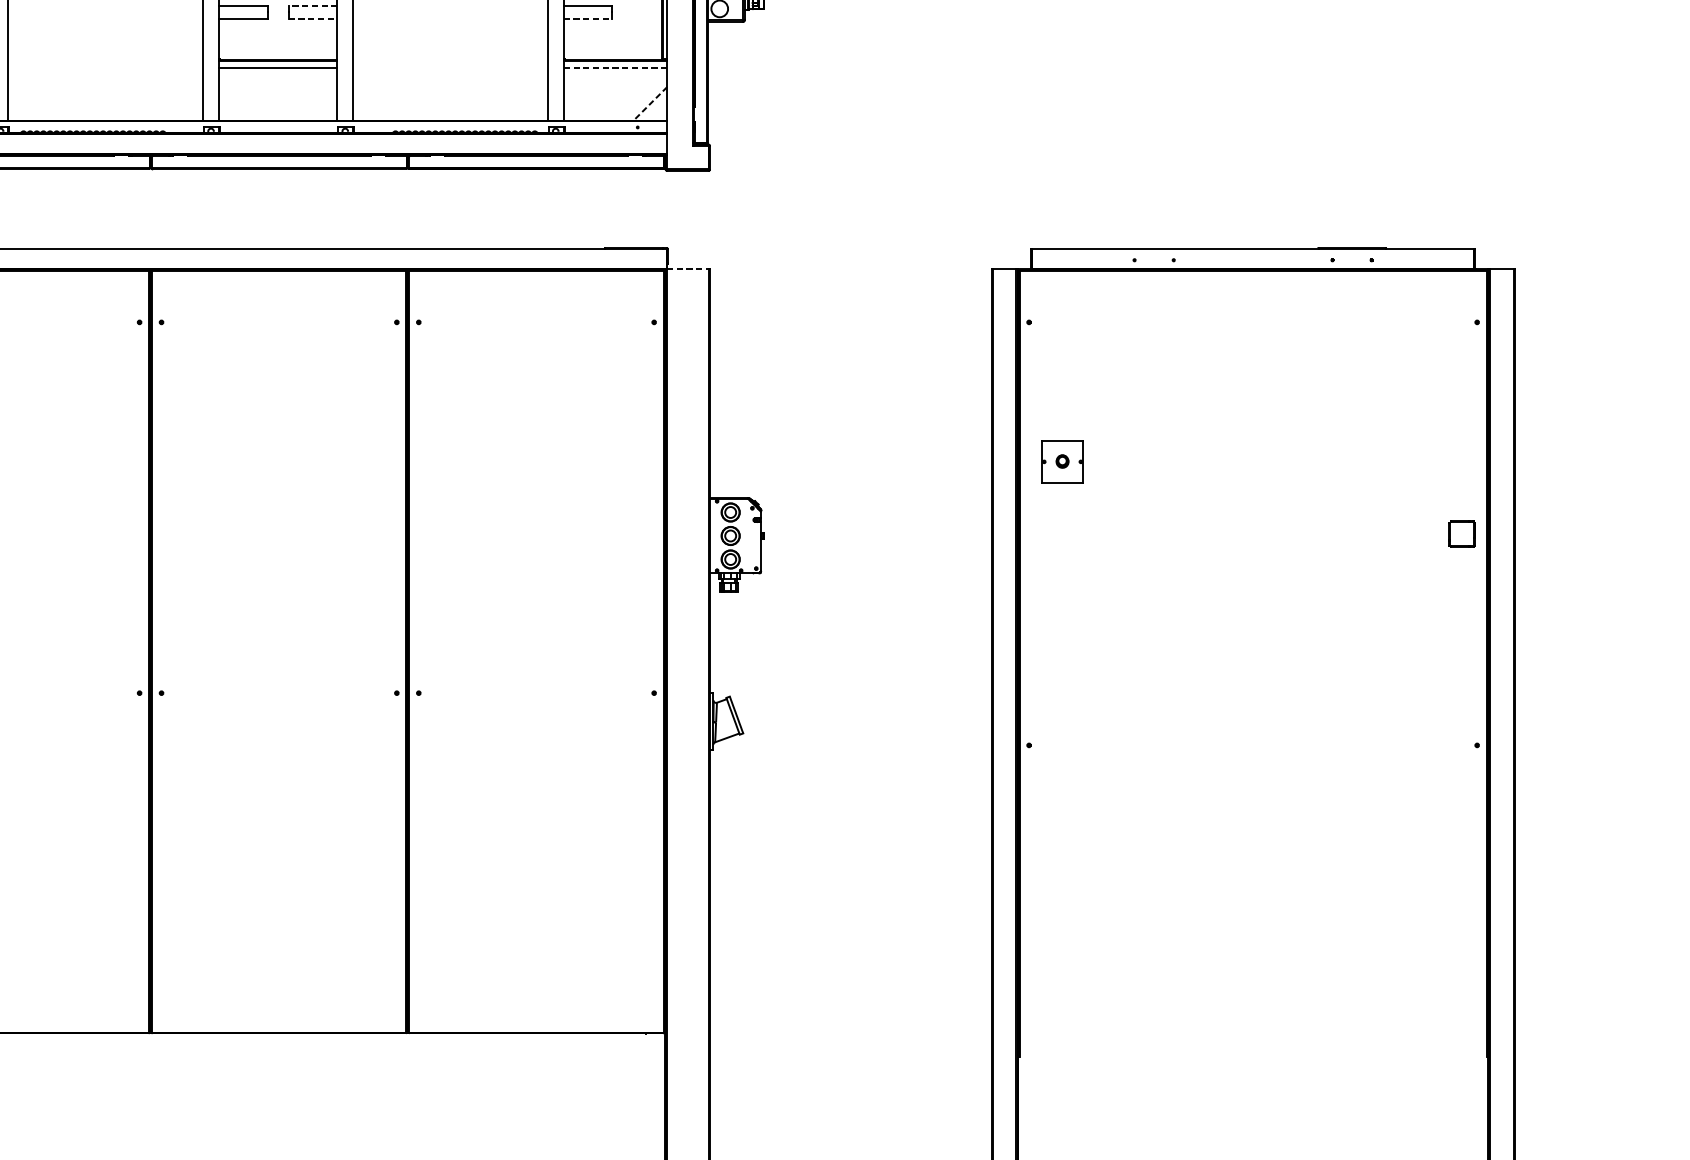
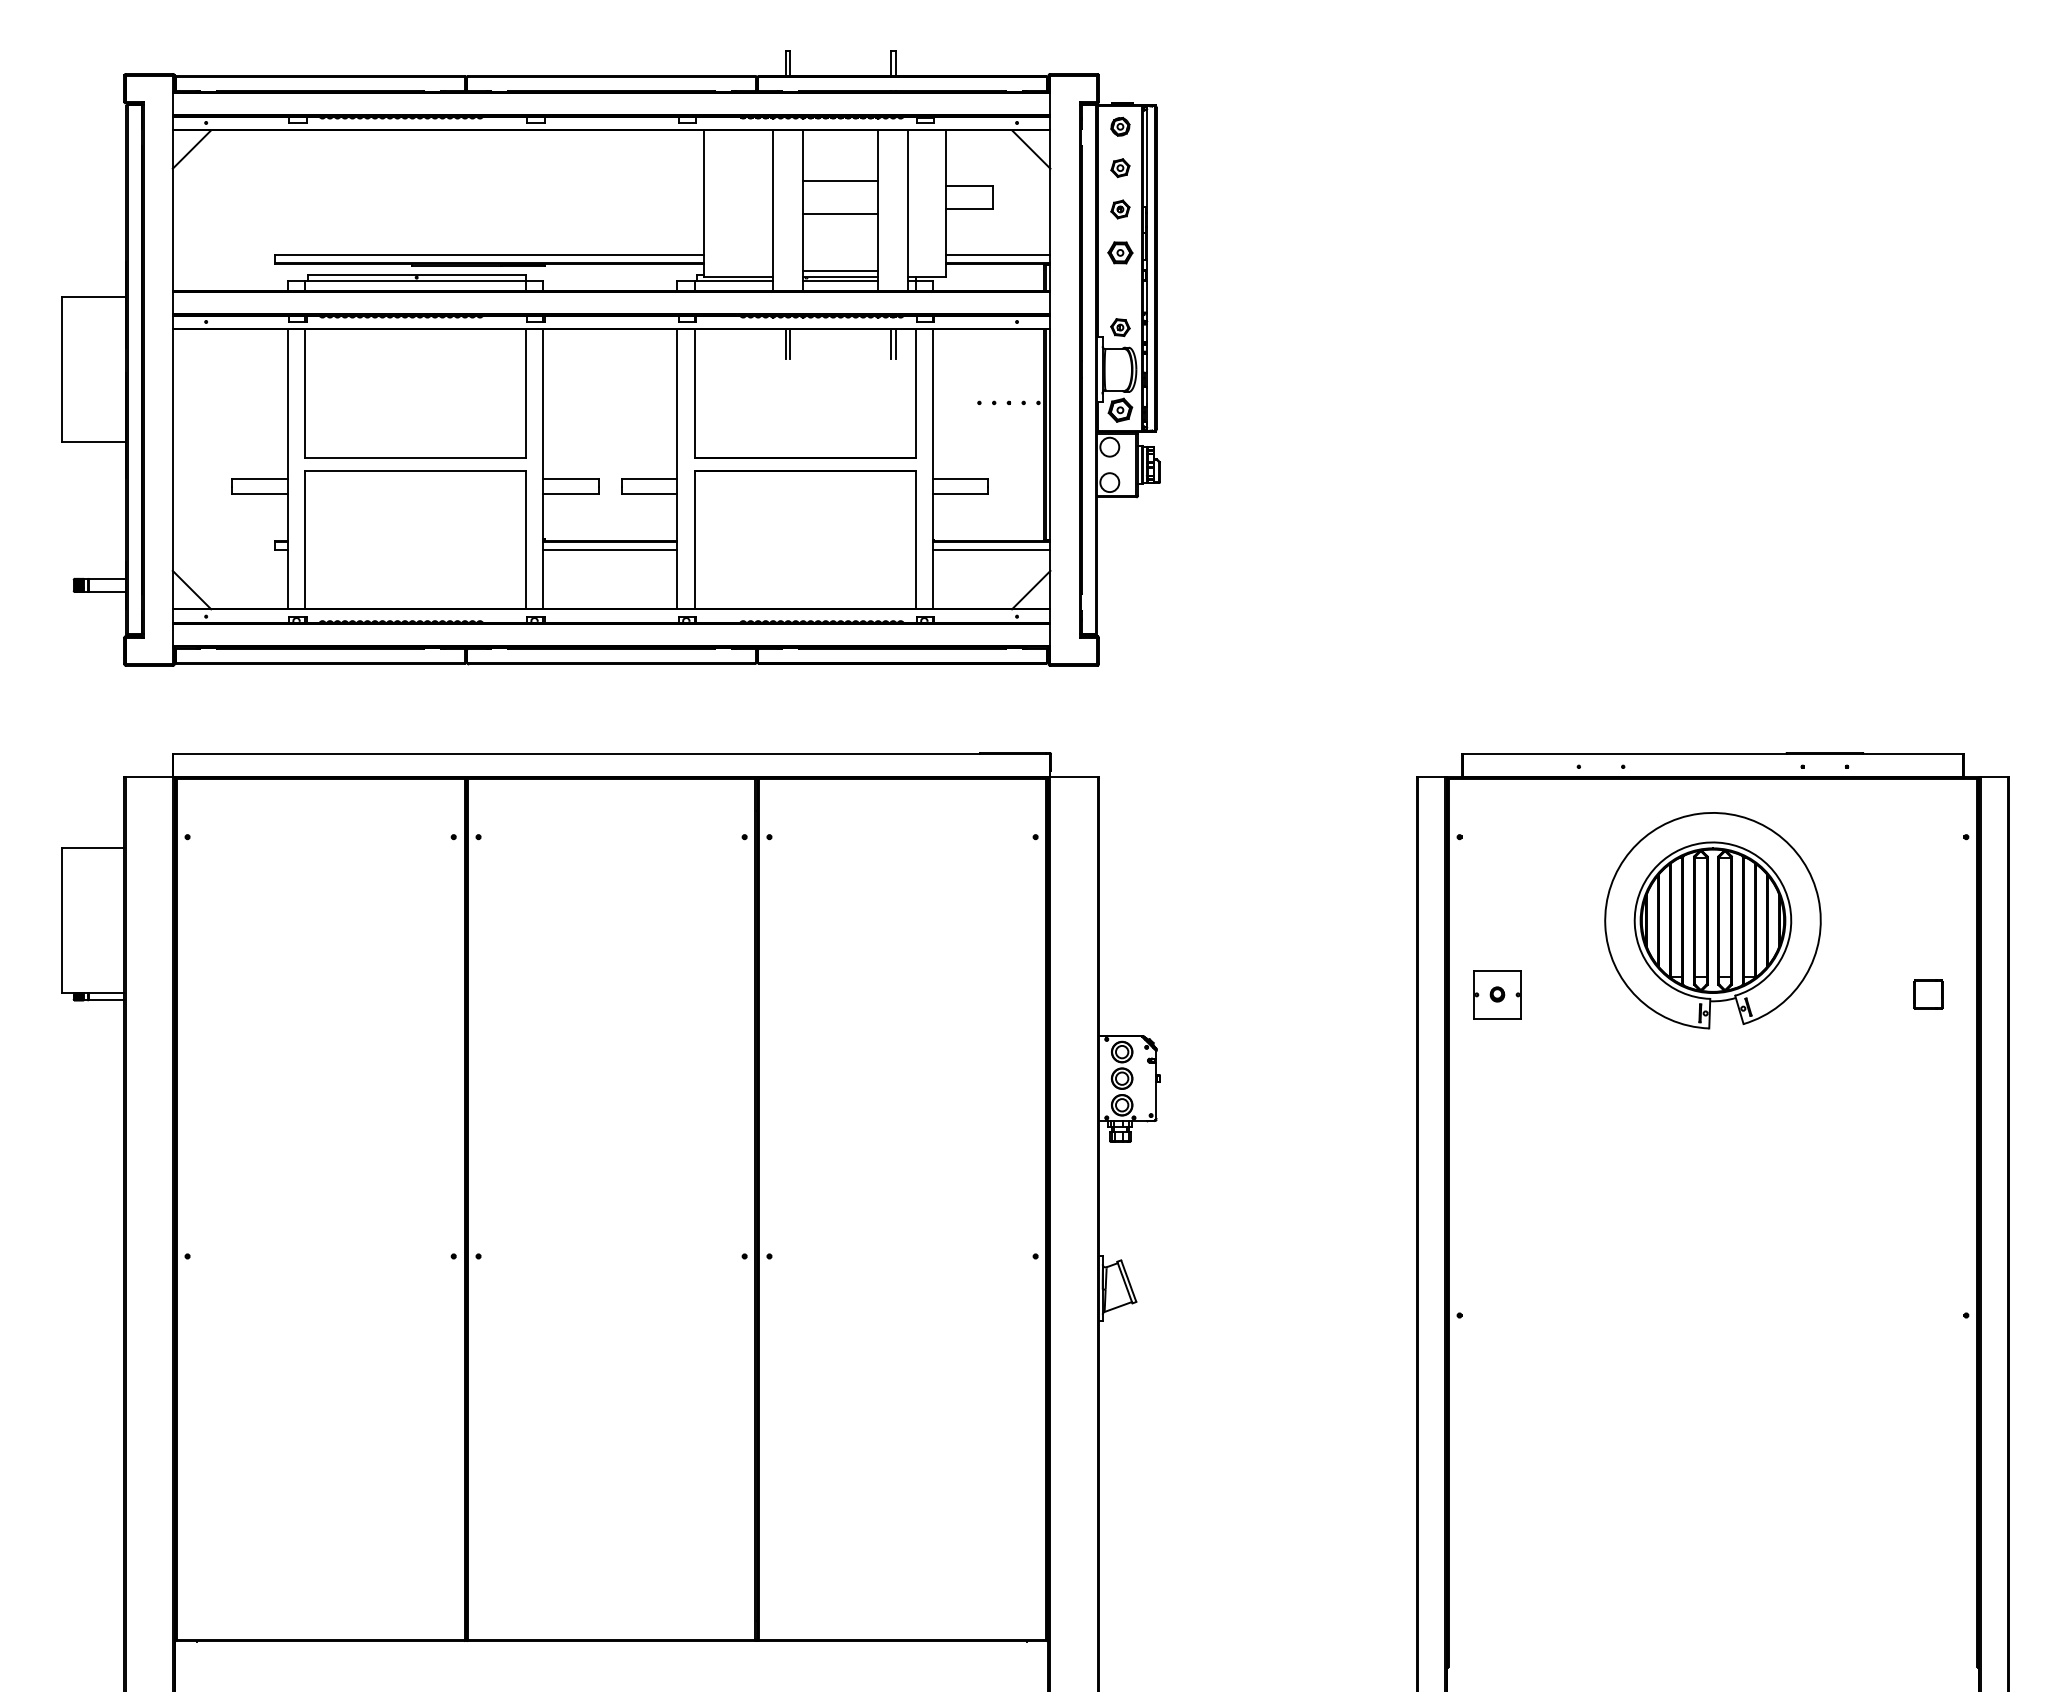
line: (312, 6) -> (649, 479), dashed -> solid
line: (312, 19) -> (649, 494), dashed -> solid
line: (587, 19) -> (960, 494), dashed -> solid
line: (615, 68) -> (991, 549), dashed -> solid
line: (649, 104) -> (1030, 590), dashed -> solid
line: (687, 269) -> (1073, 777), dashed -> solid
part: (1252, 396) -> (1712, 920), added
part: (1462, 534) -> (1928, 994), moved

